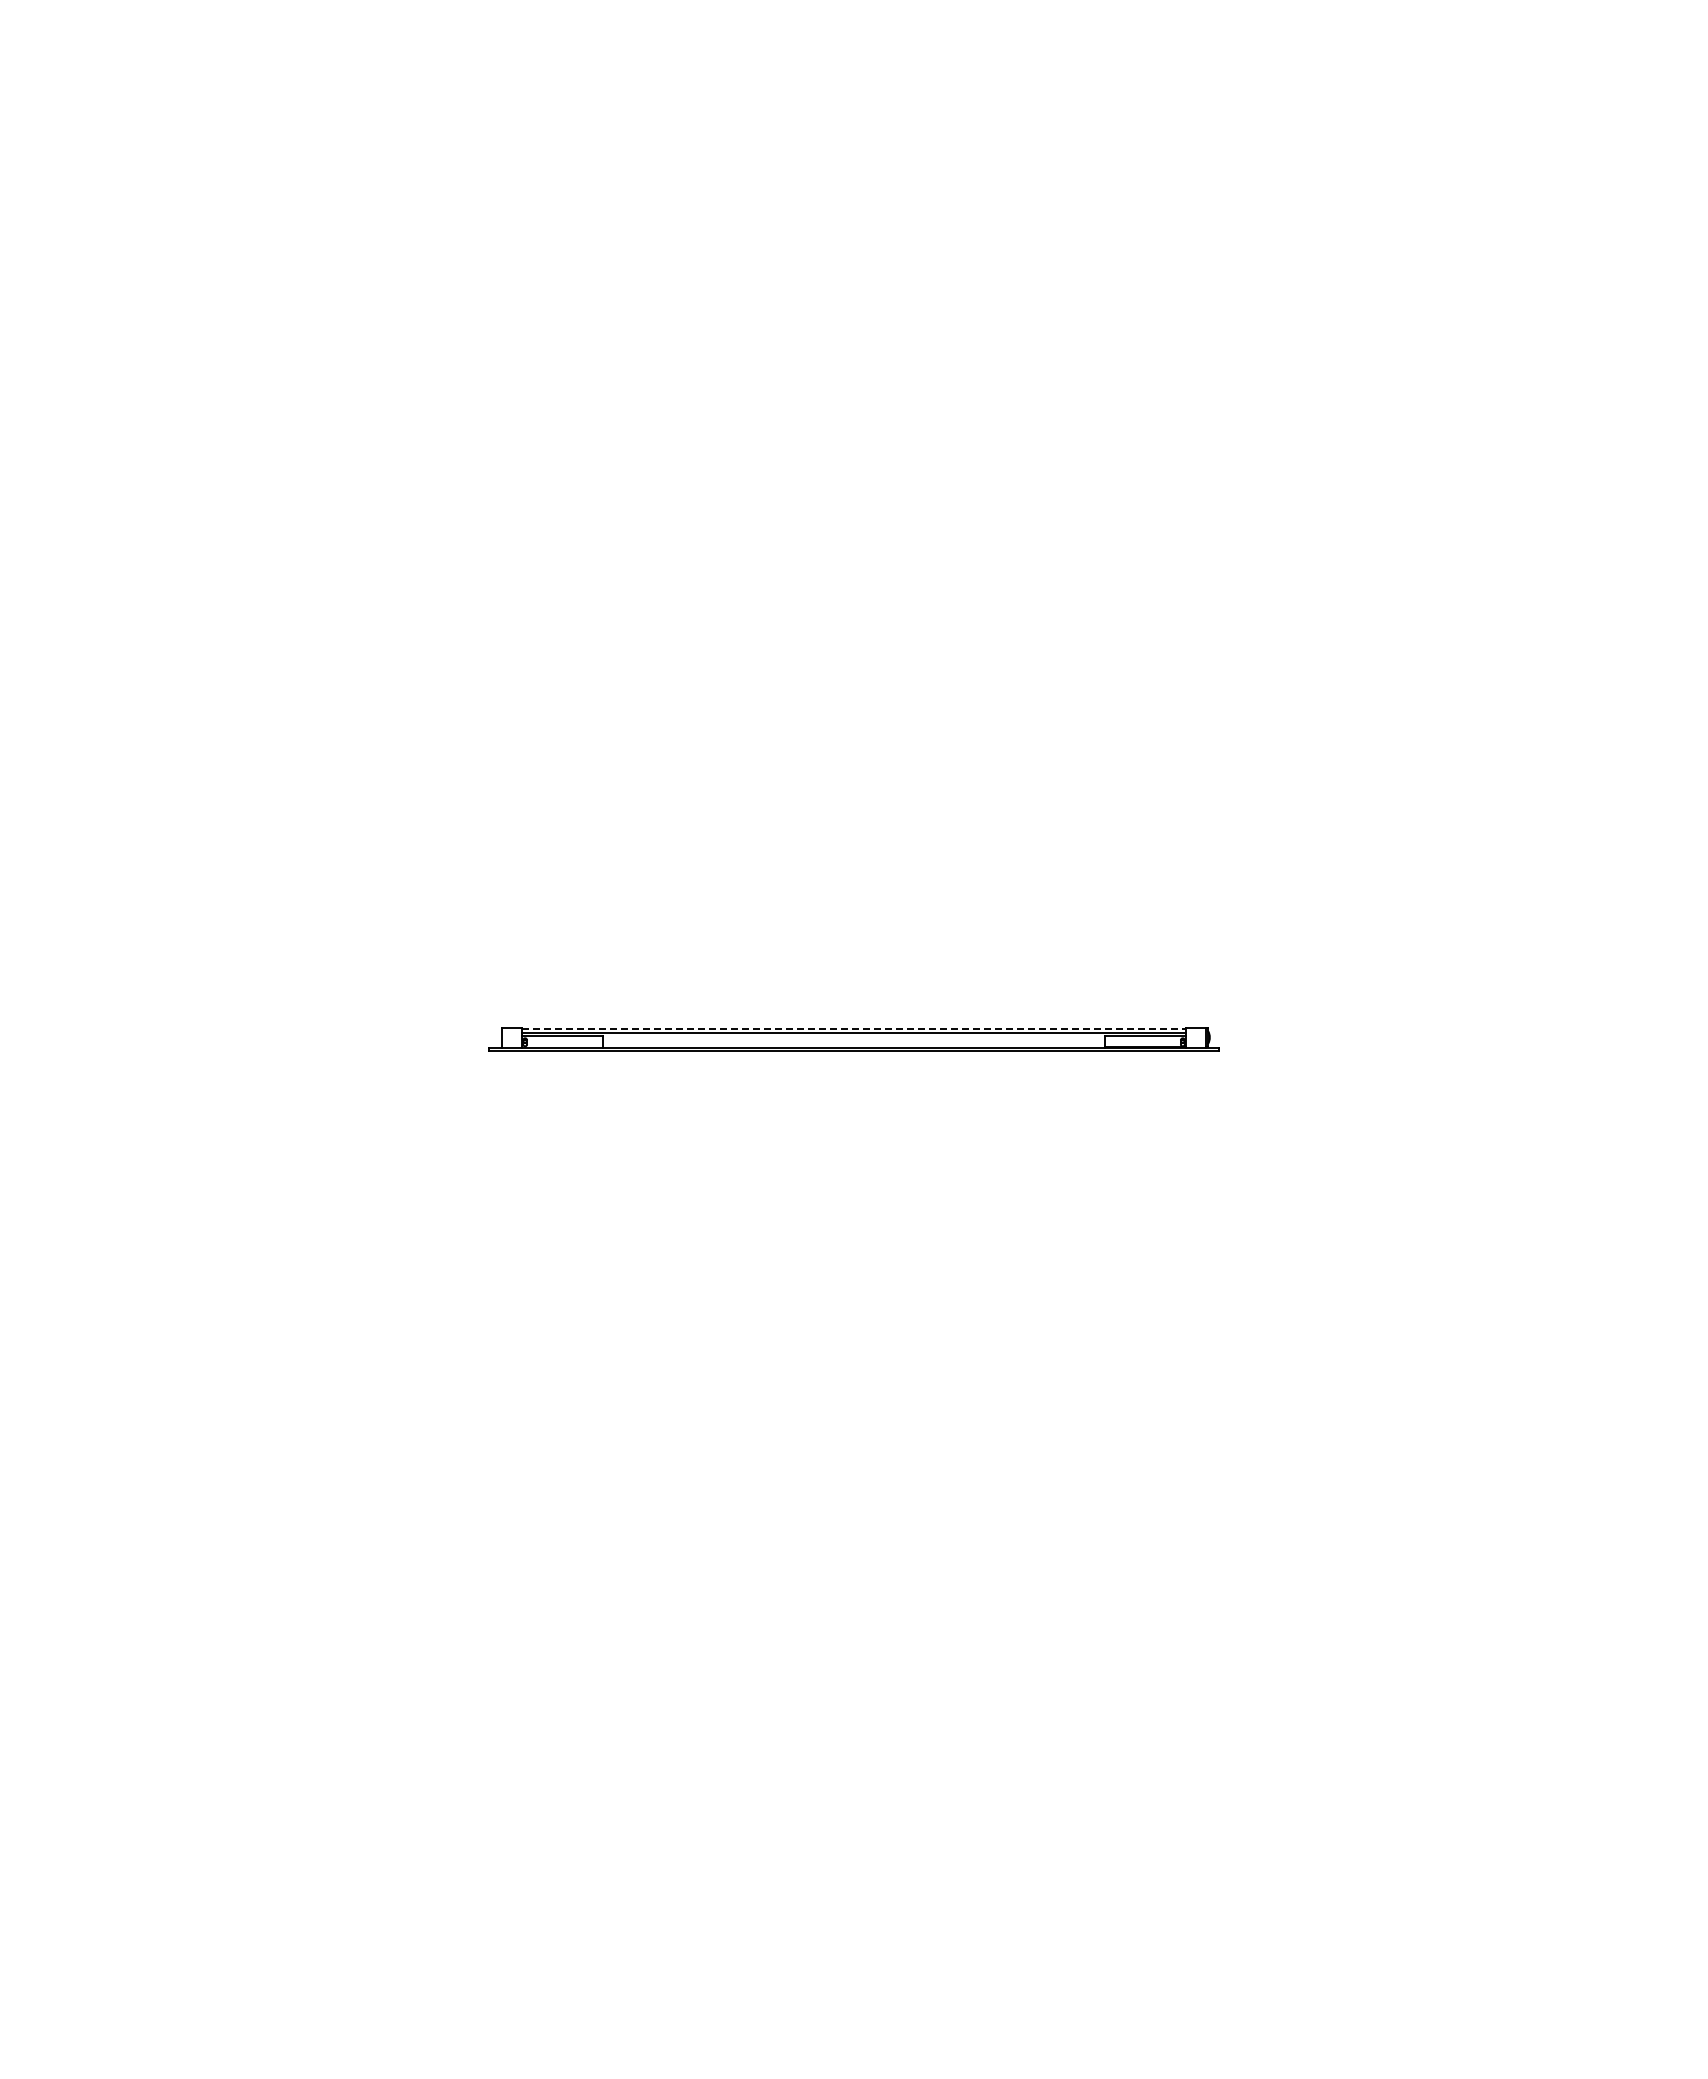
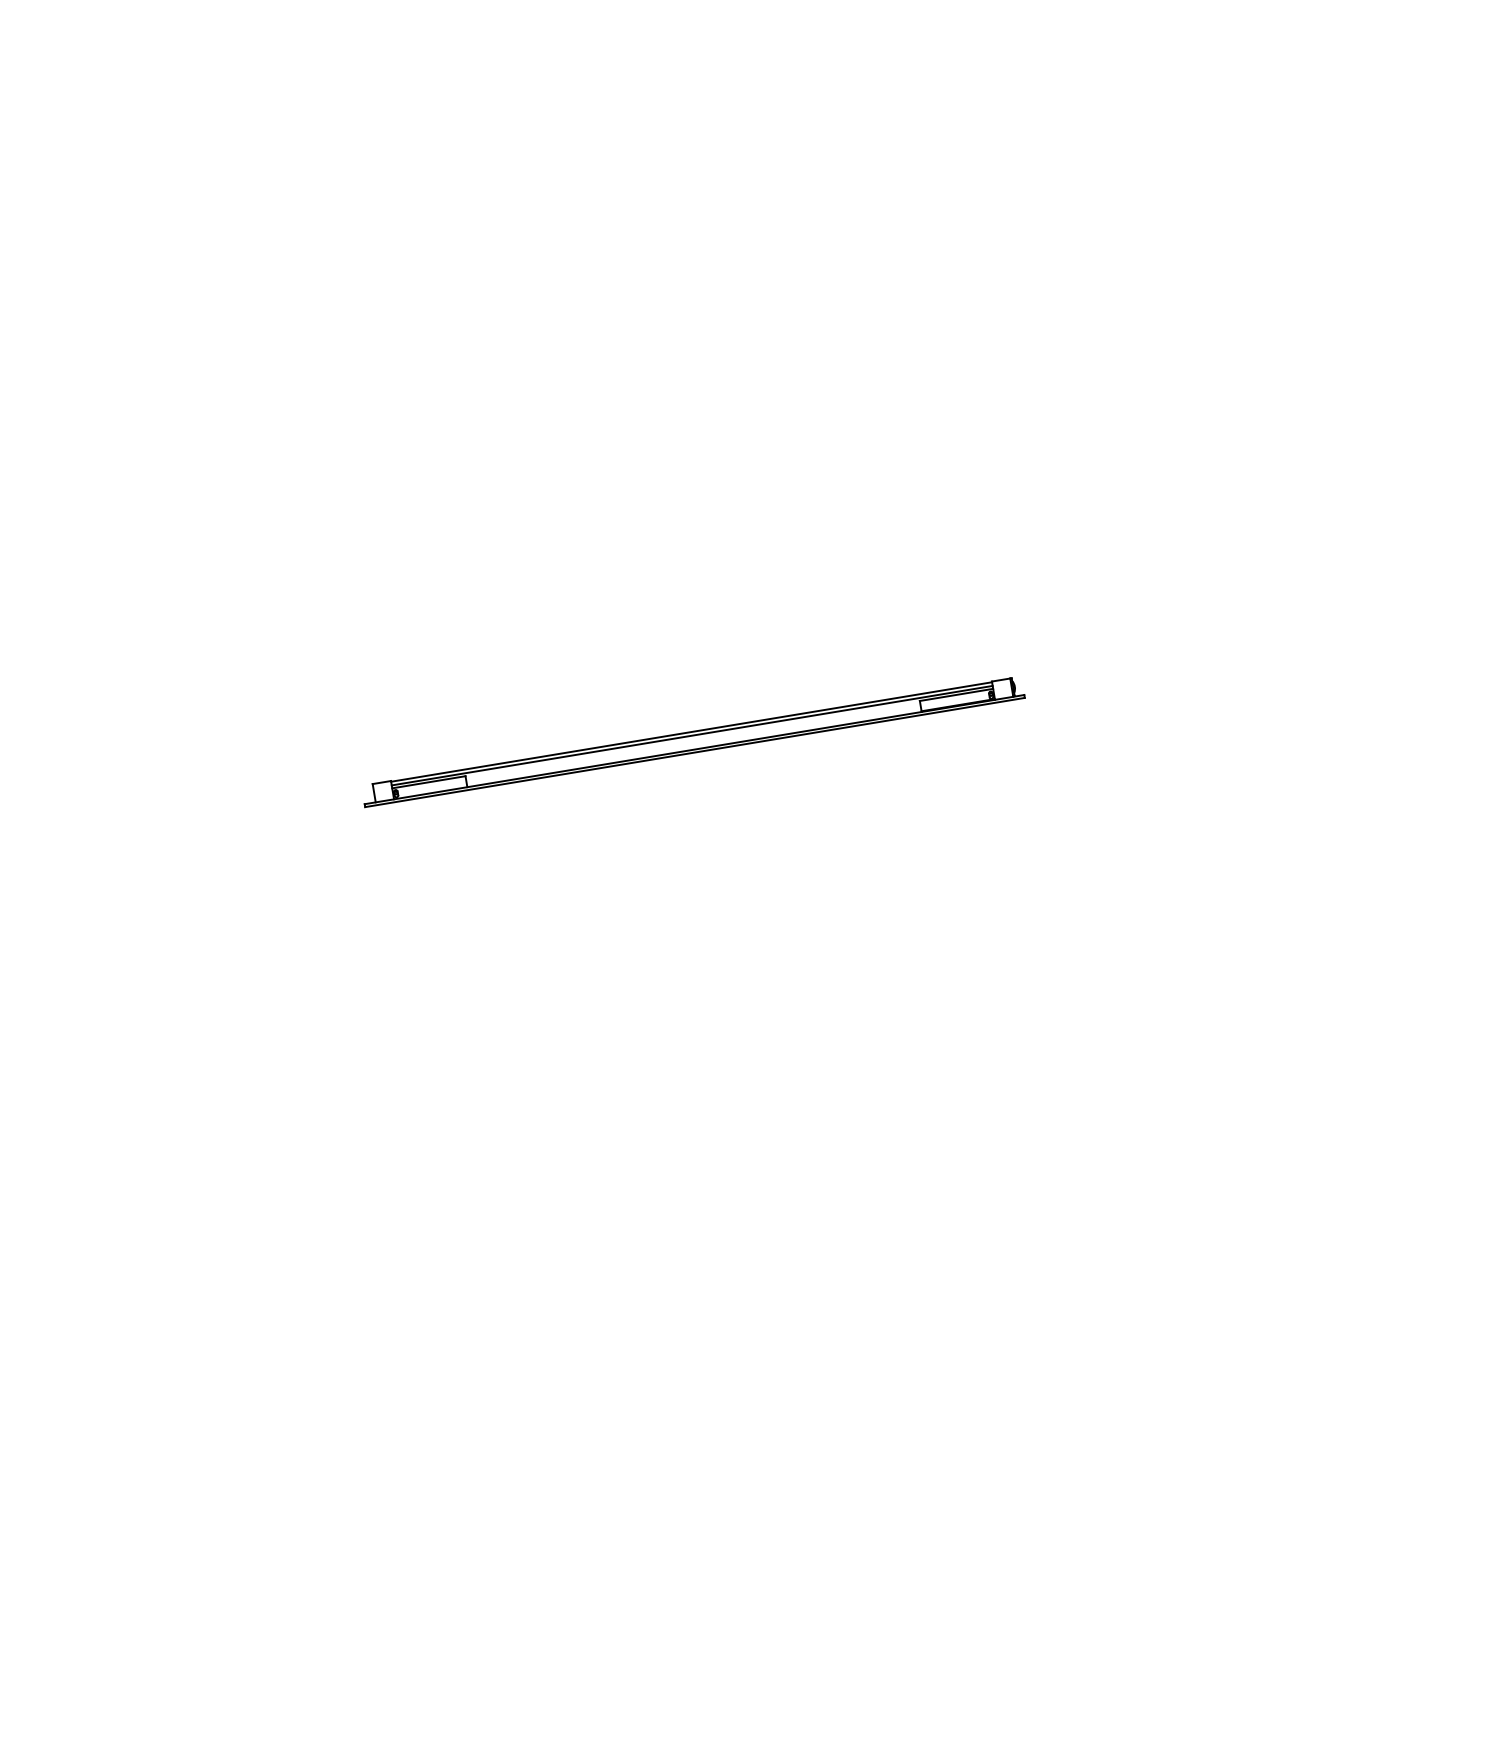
line: (854, 1028) -> (692, 731), dashed -> solid

